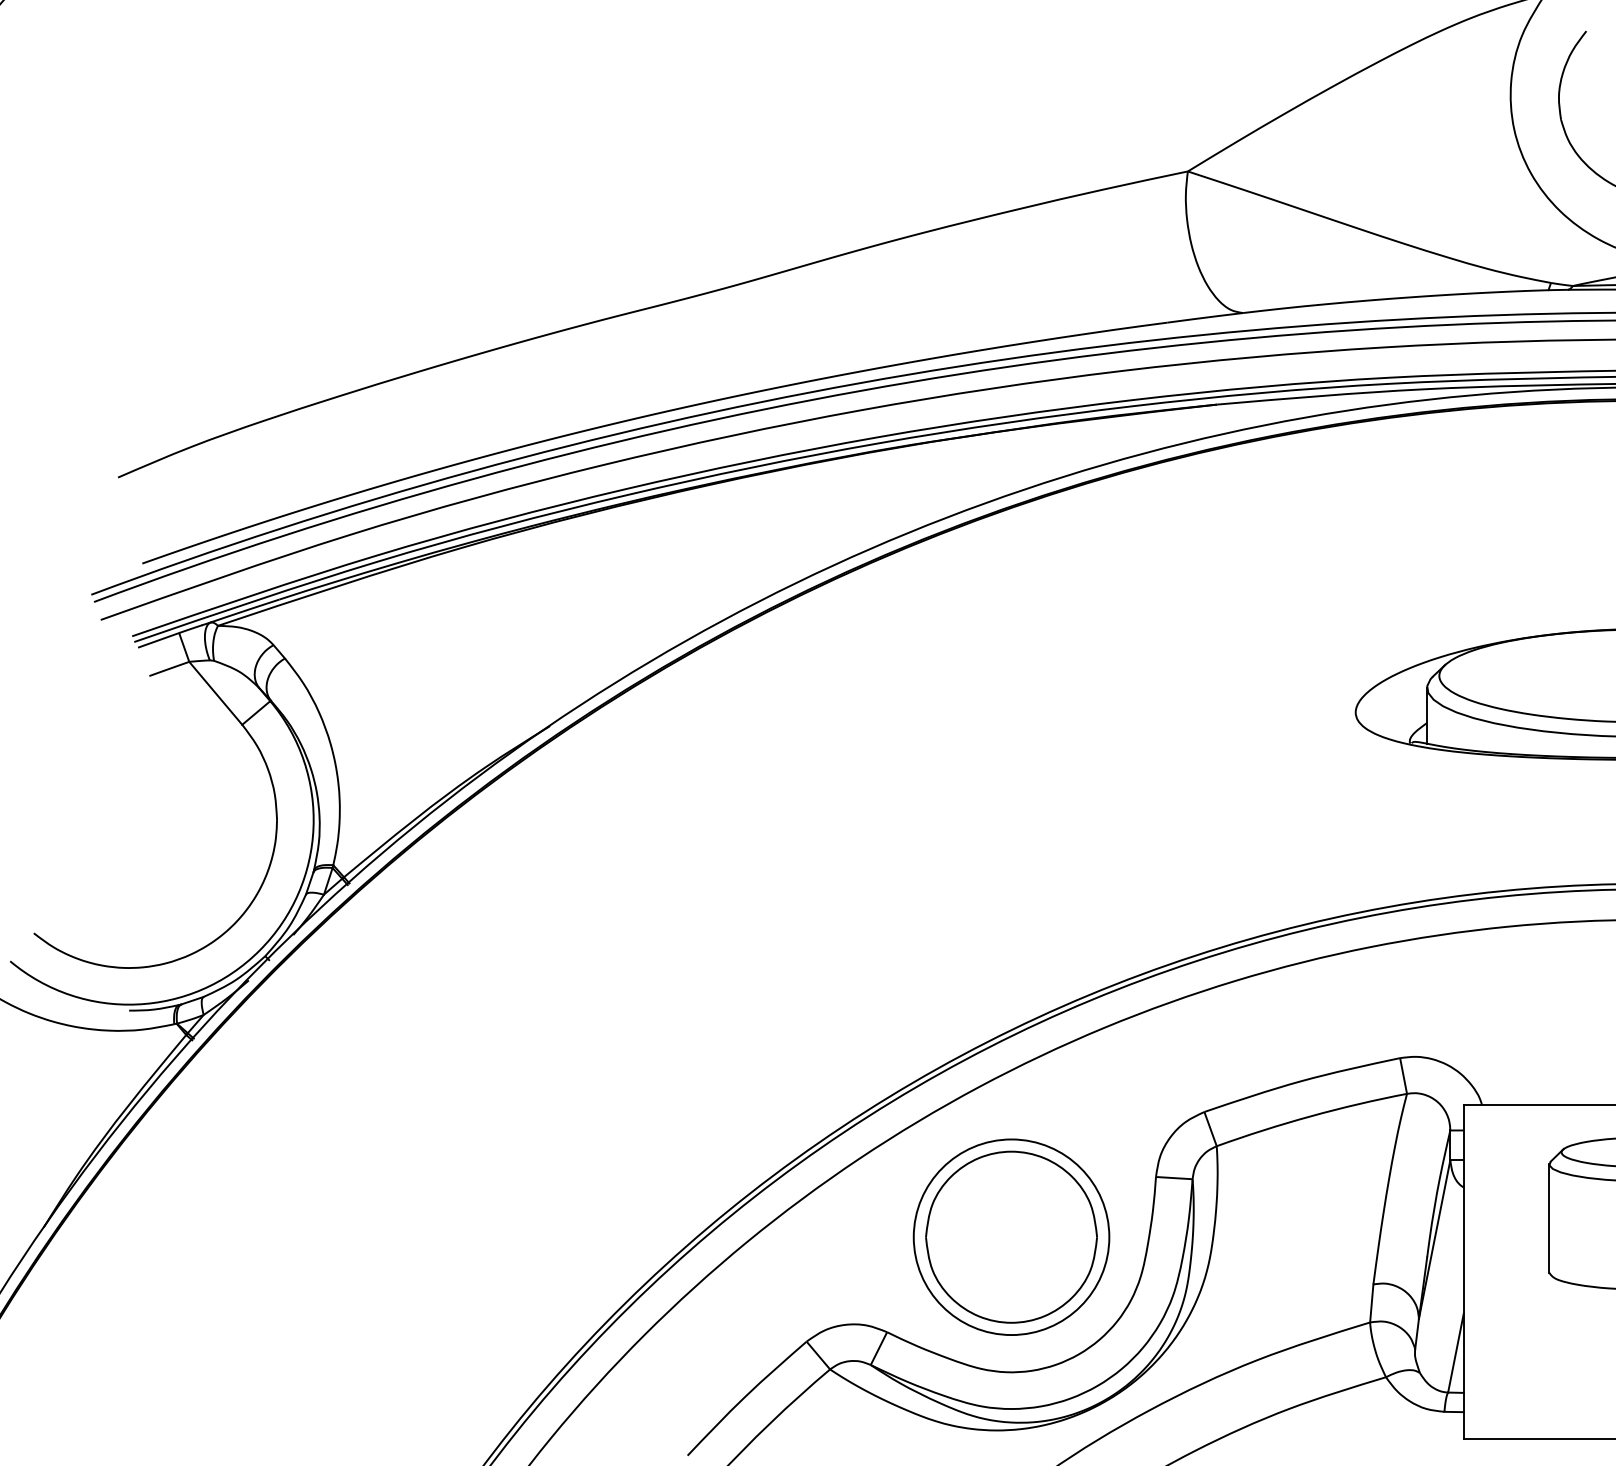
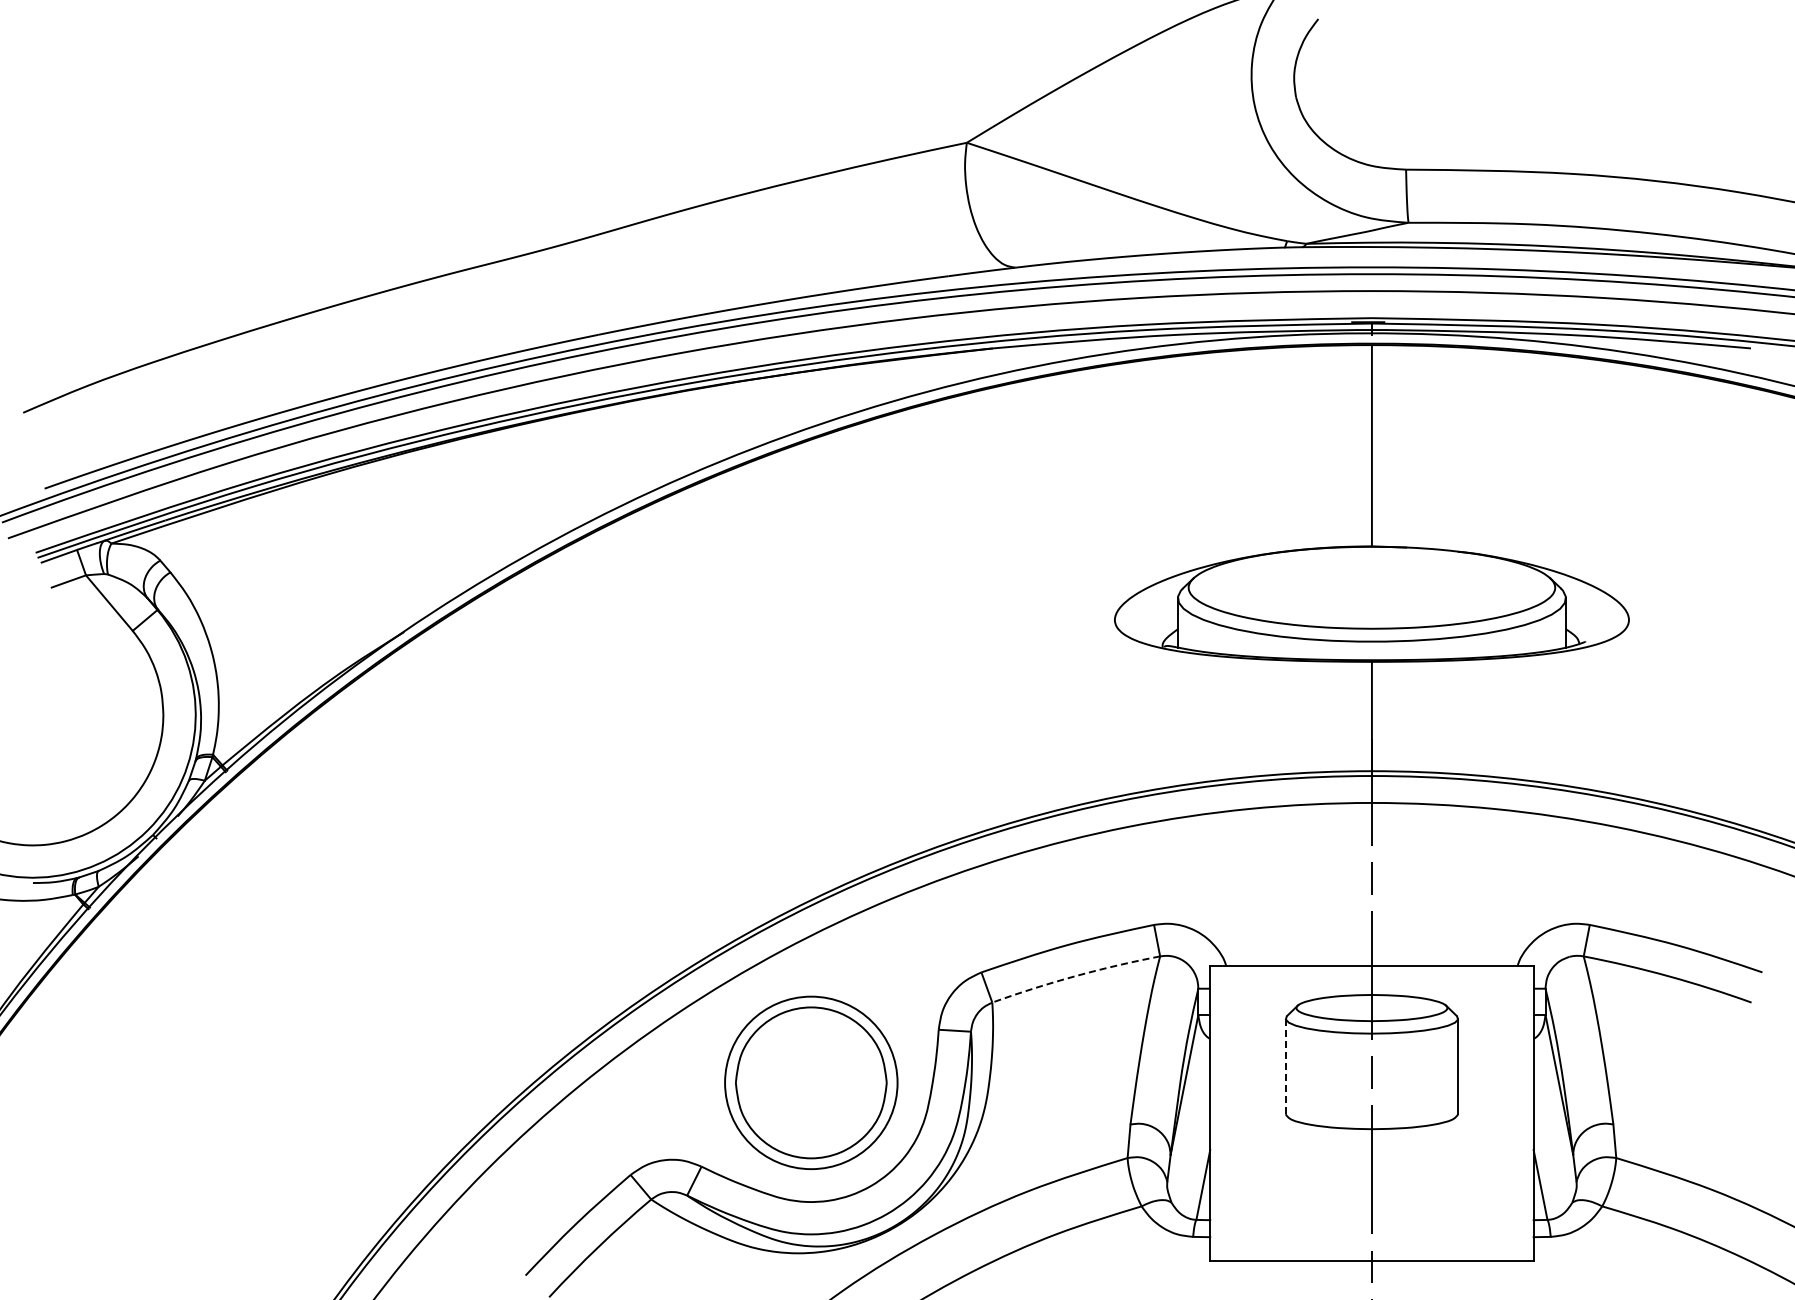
arc: (1311, 1116) -> (1075, 976), solid -> dashed
line: (1549, 1218) -> (1285, 1066), solid -> dashed

